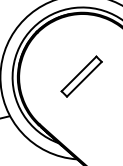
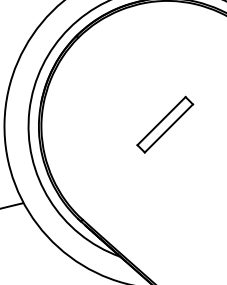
part: (81, 76) -> (164, 124), size x0.7

